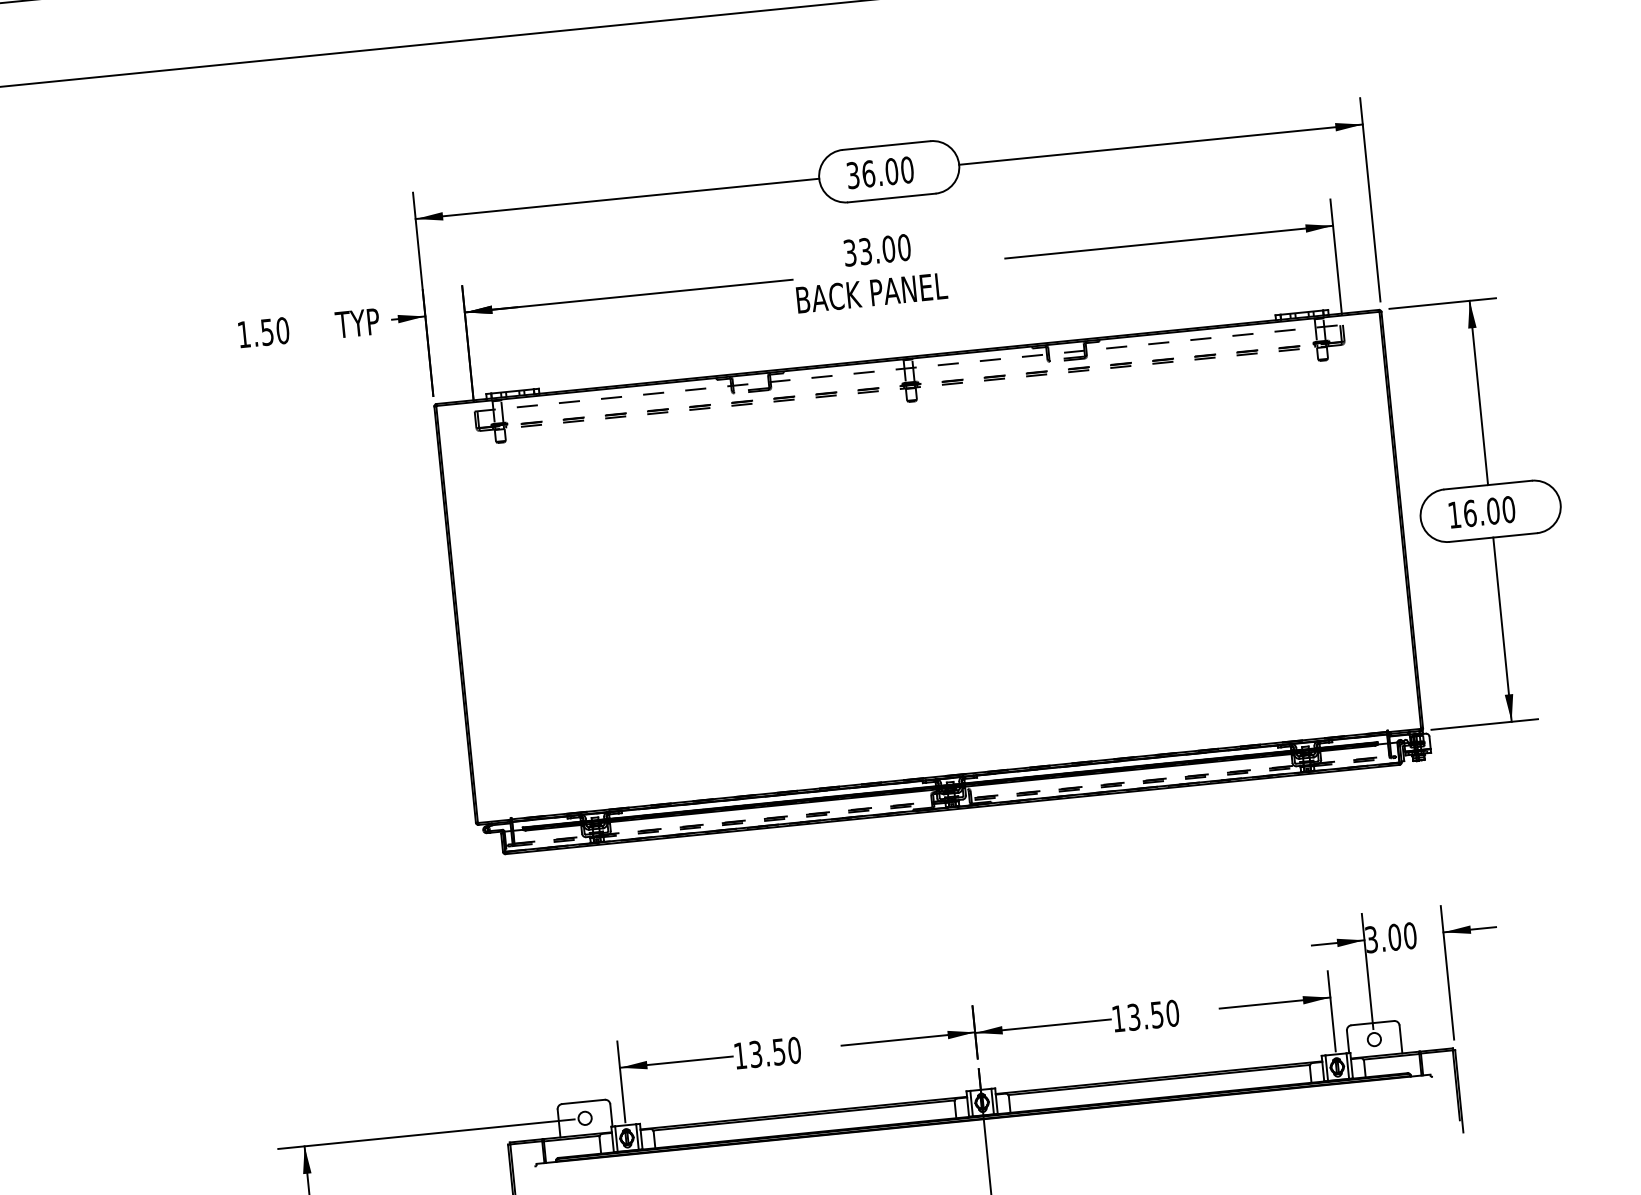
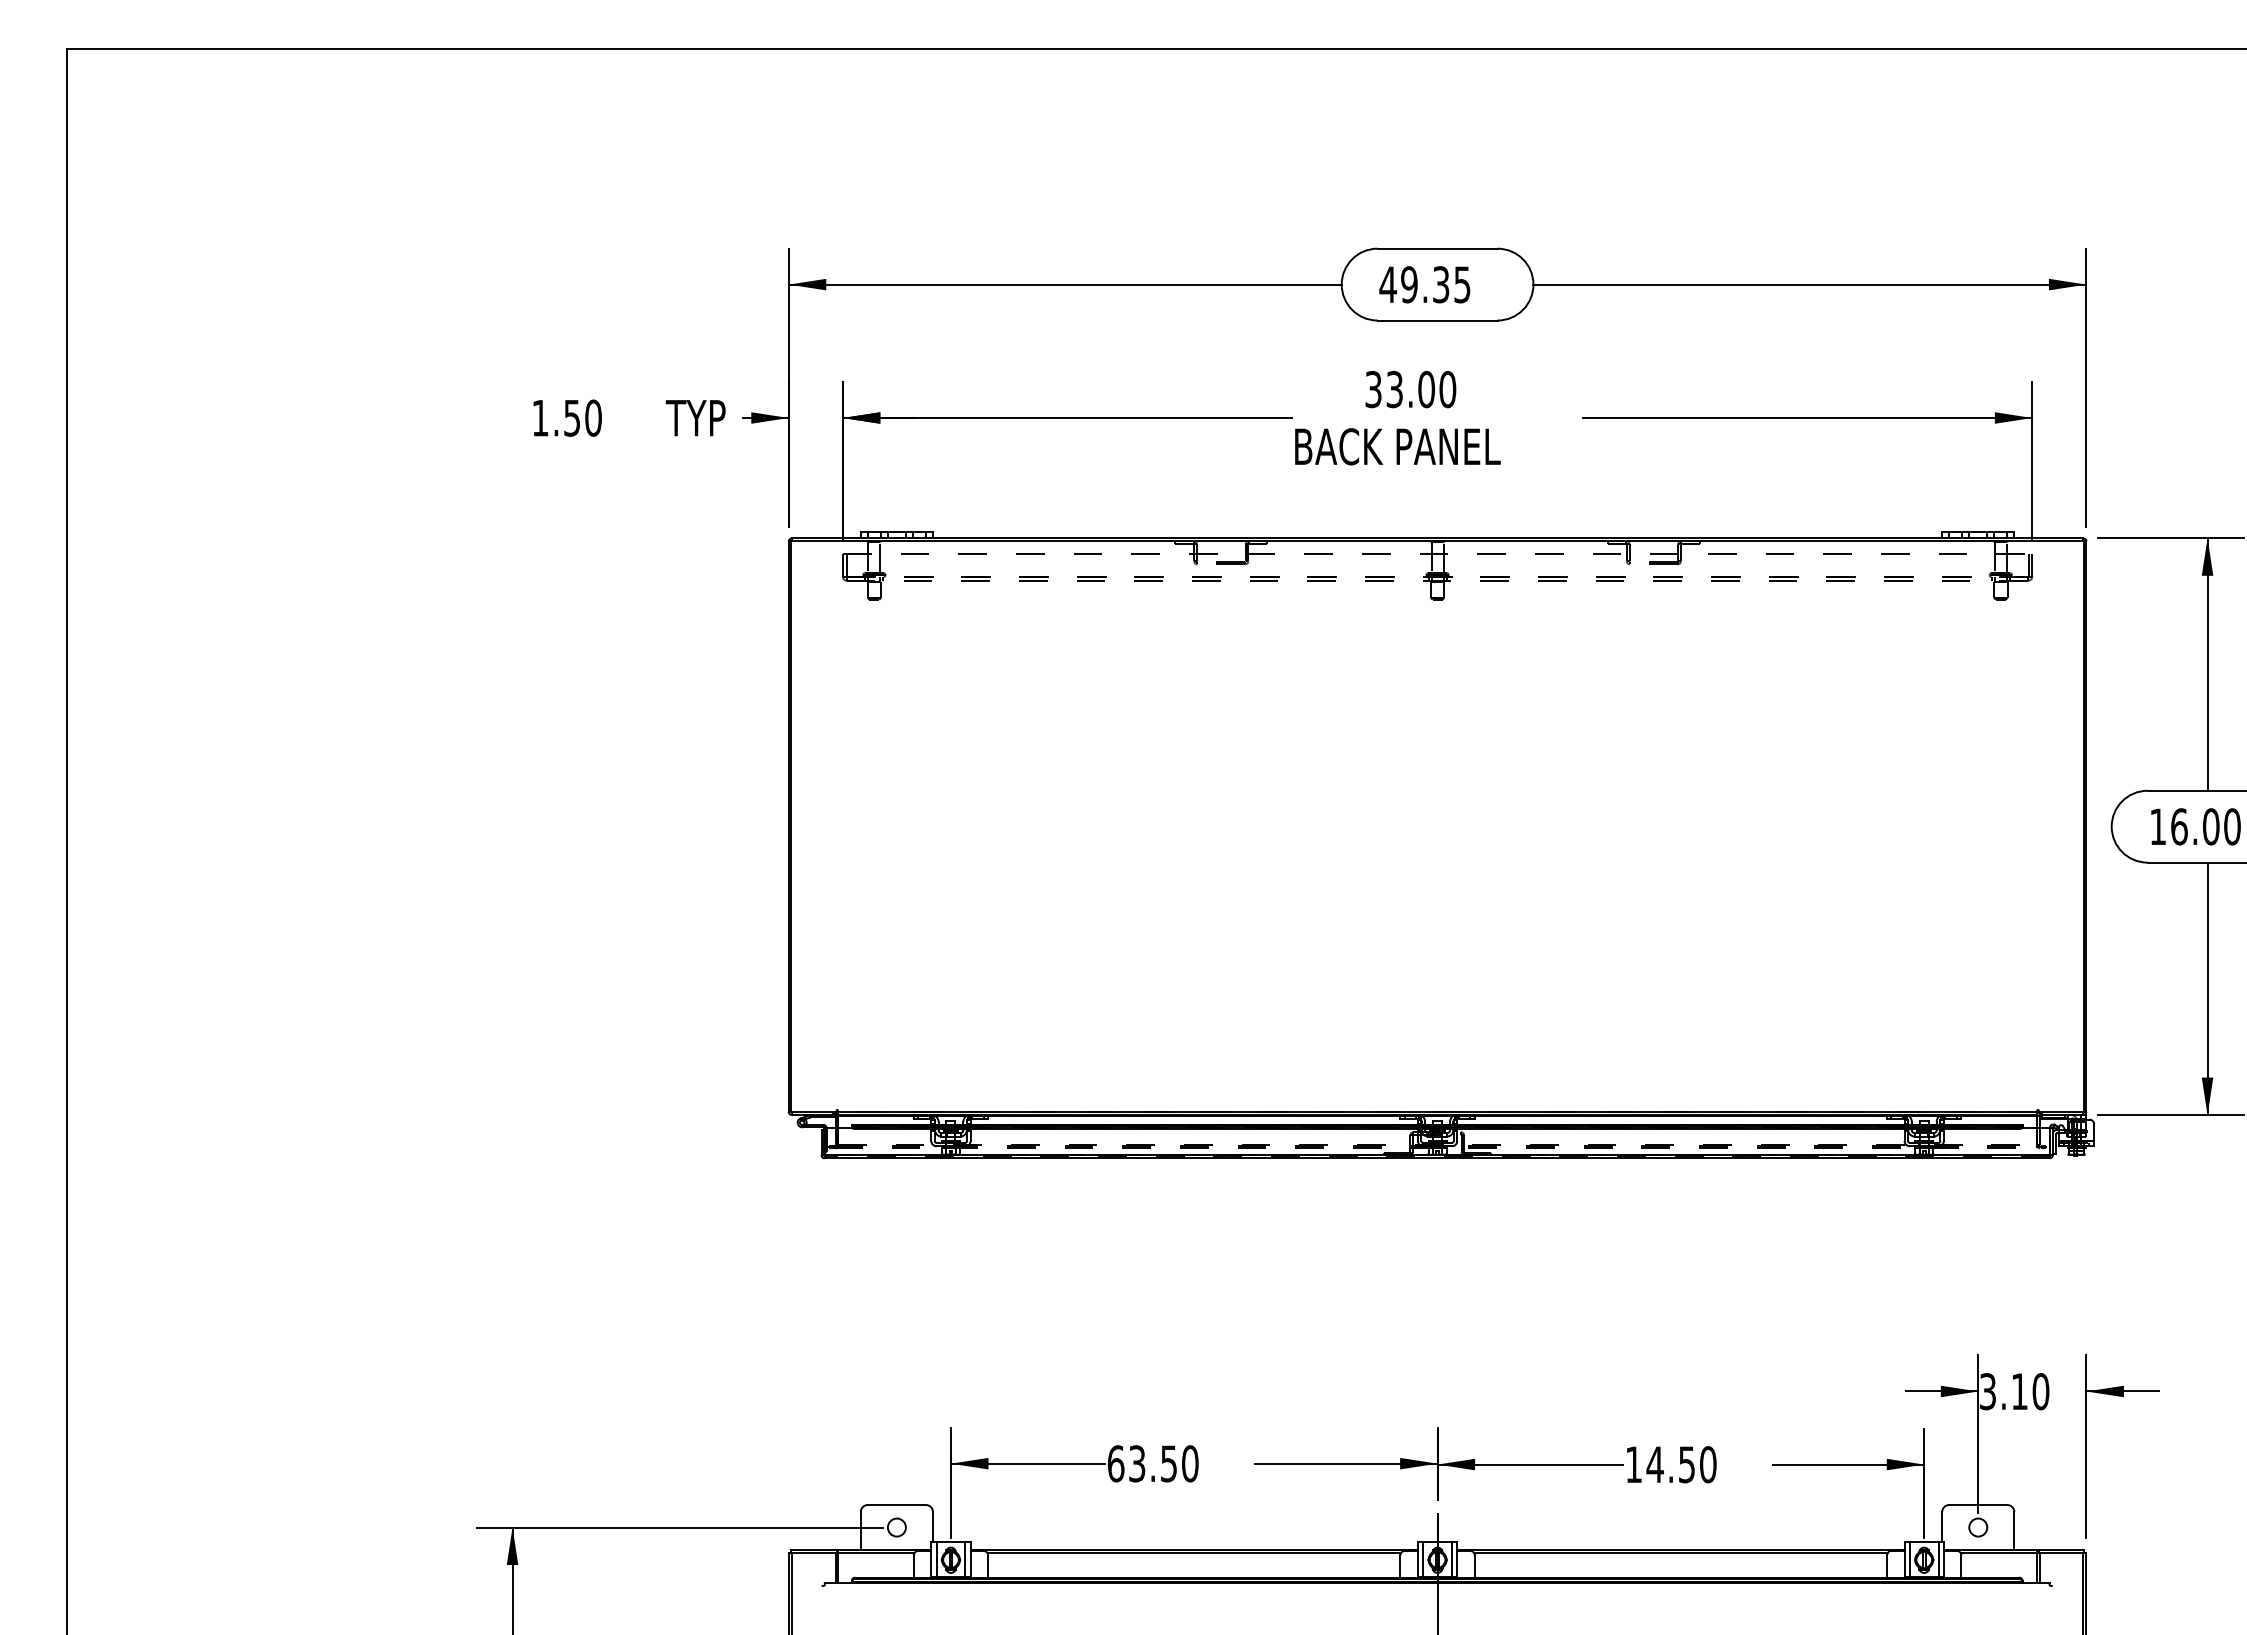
text: (879, 172) -> (1424, 284), 36.00 -> 49.35
text: (1394, 937) -> (2019, 1391), 3.00 -> 3.10
text: (1133, 1017) -> (1654, 1464), 13.50 -> 14.50
text: (740, 1055) -> (1115, 1463), 13.50 -> 63.50

